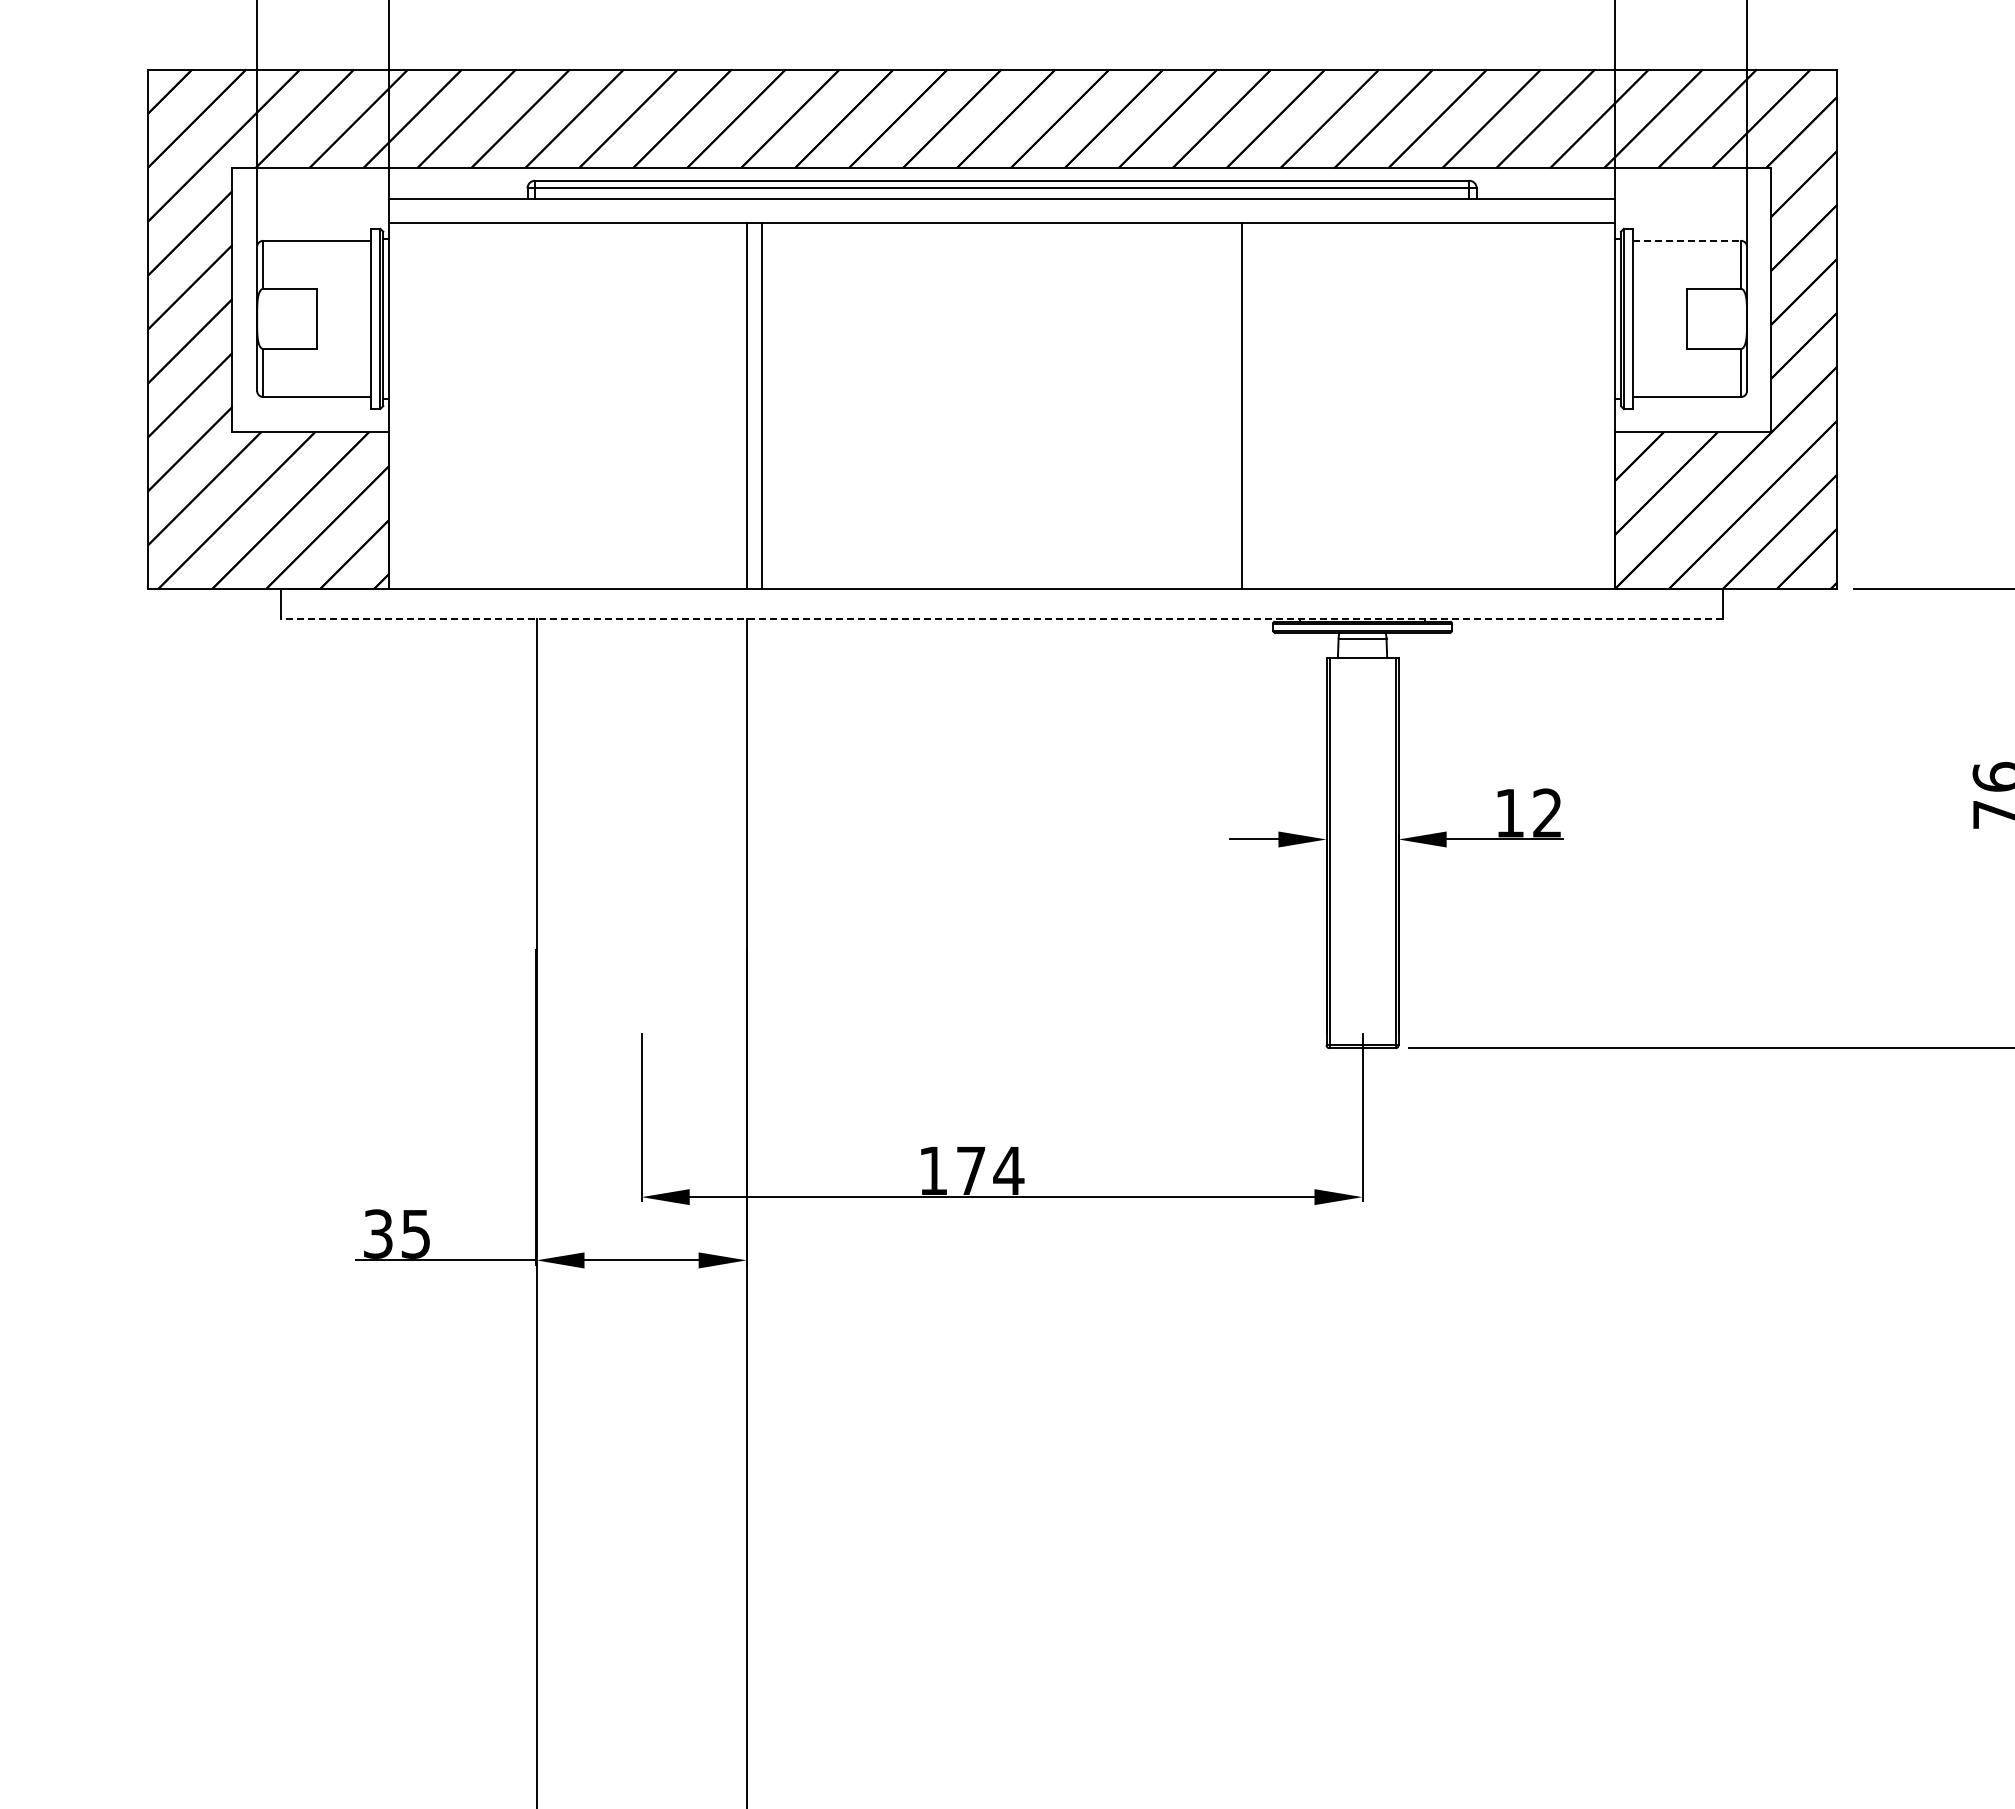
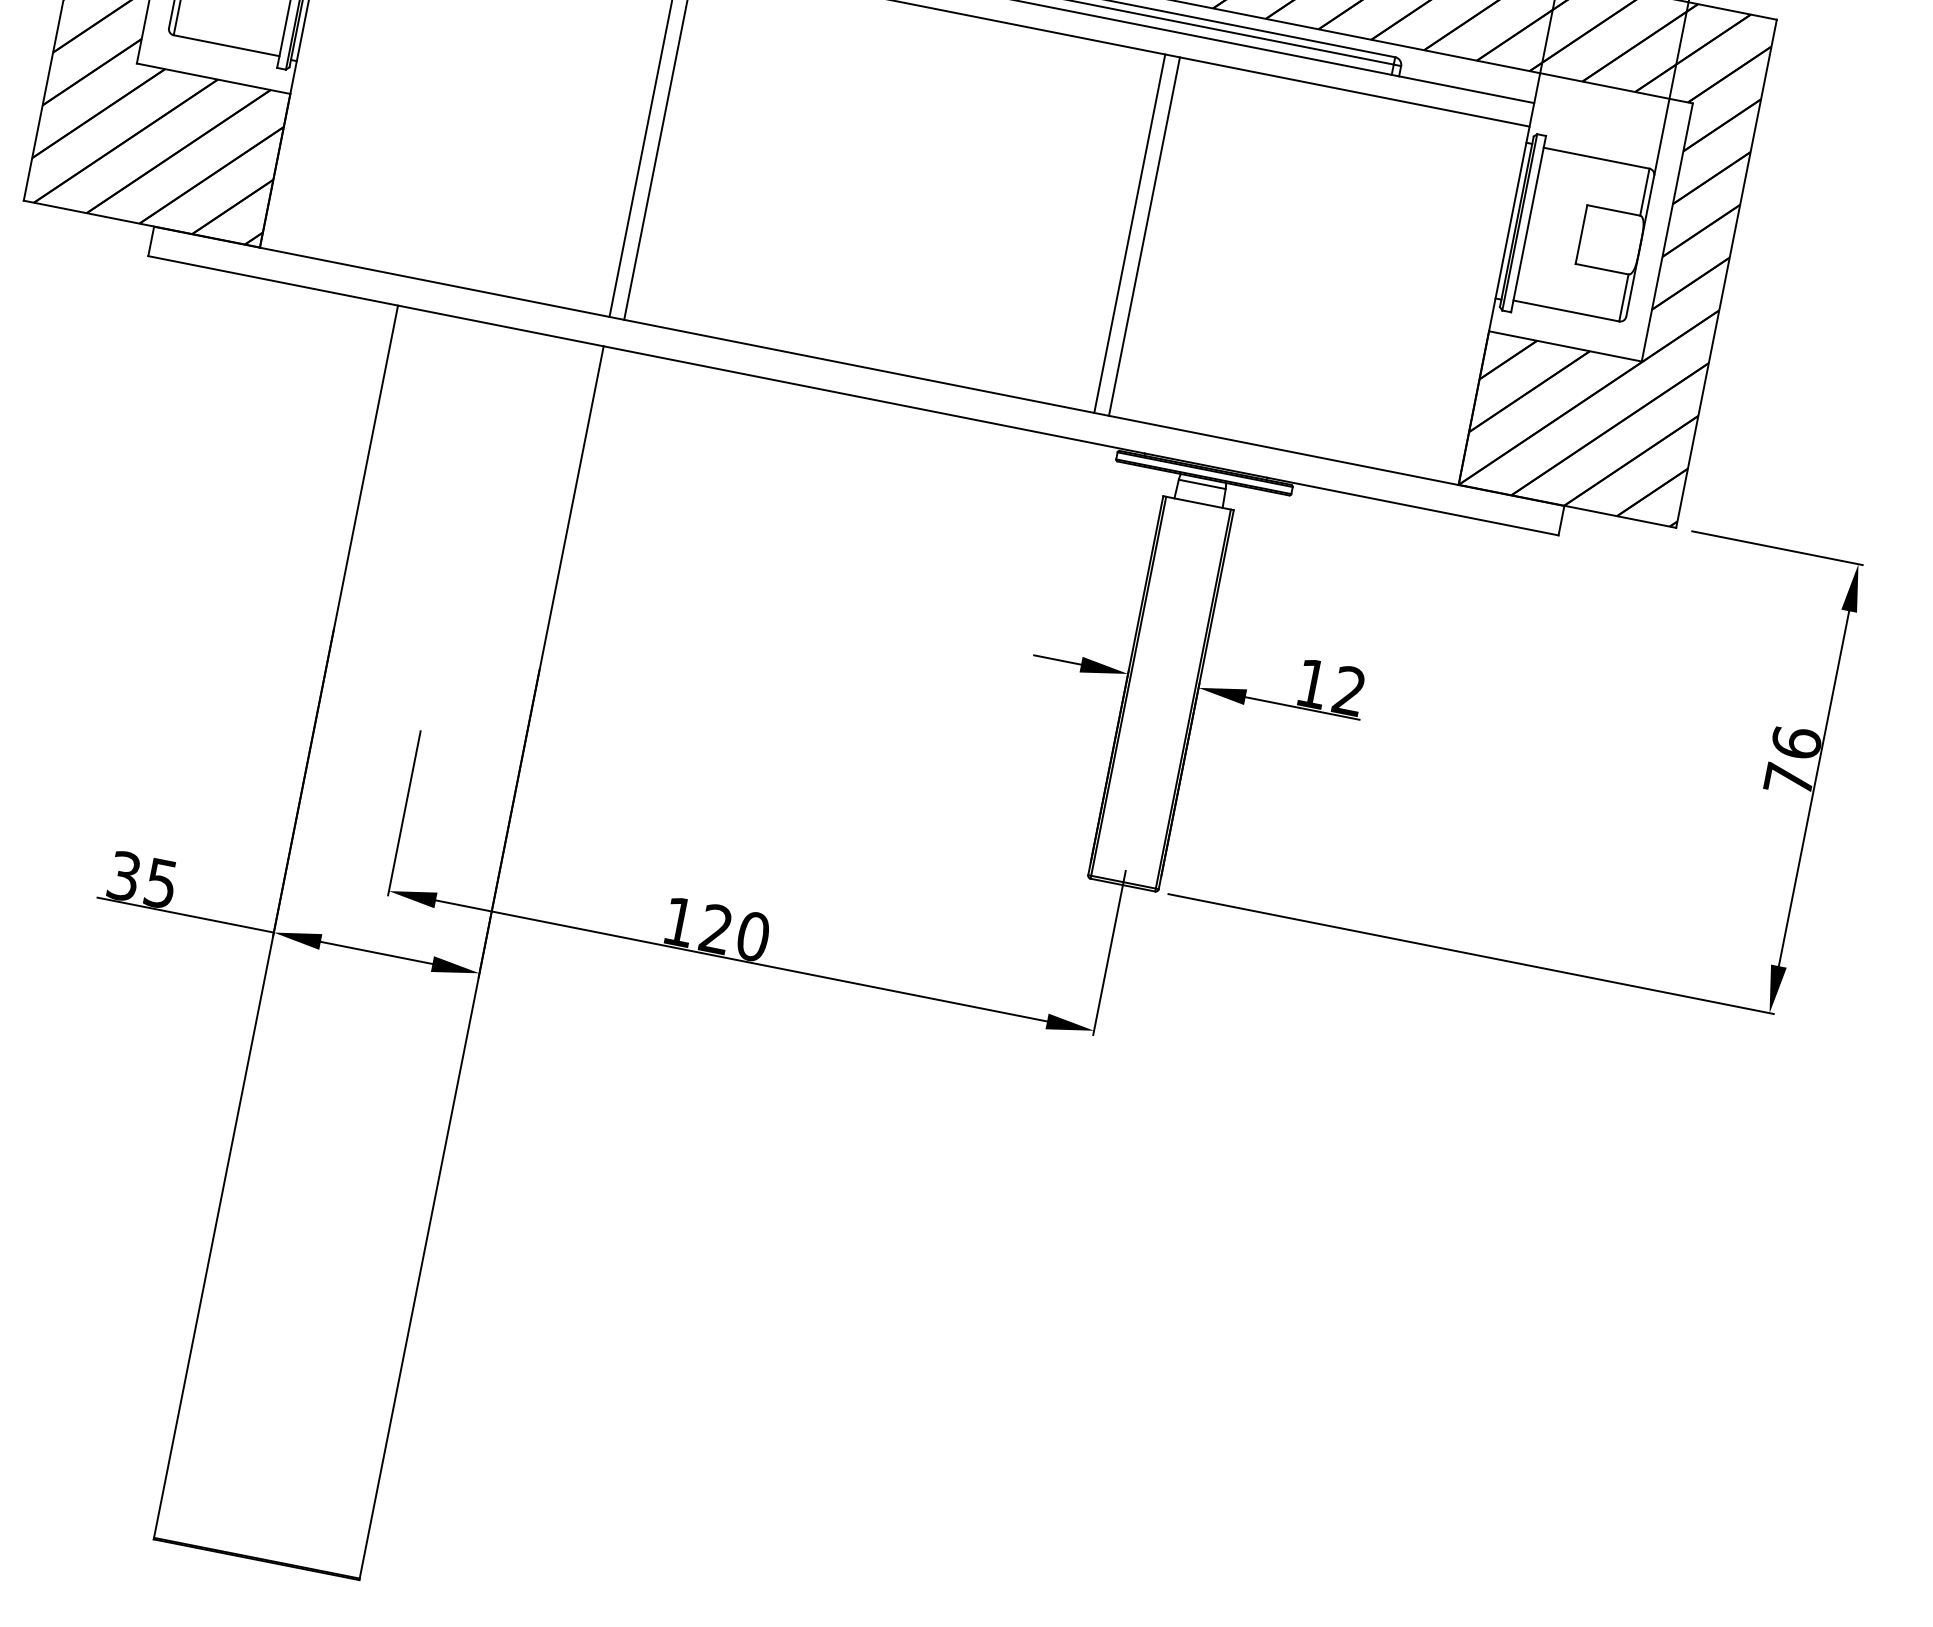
line: (1687, 240) -> (1597, 157), dashed -> solid
line: (1257, 405) -> (1144, 236), added
line: (1002, 619) -> (853, 396), dashed -> solid
text: (990, 1170) -> (735, 932), 174 -> 120

